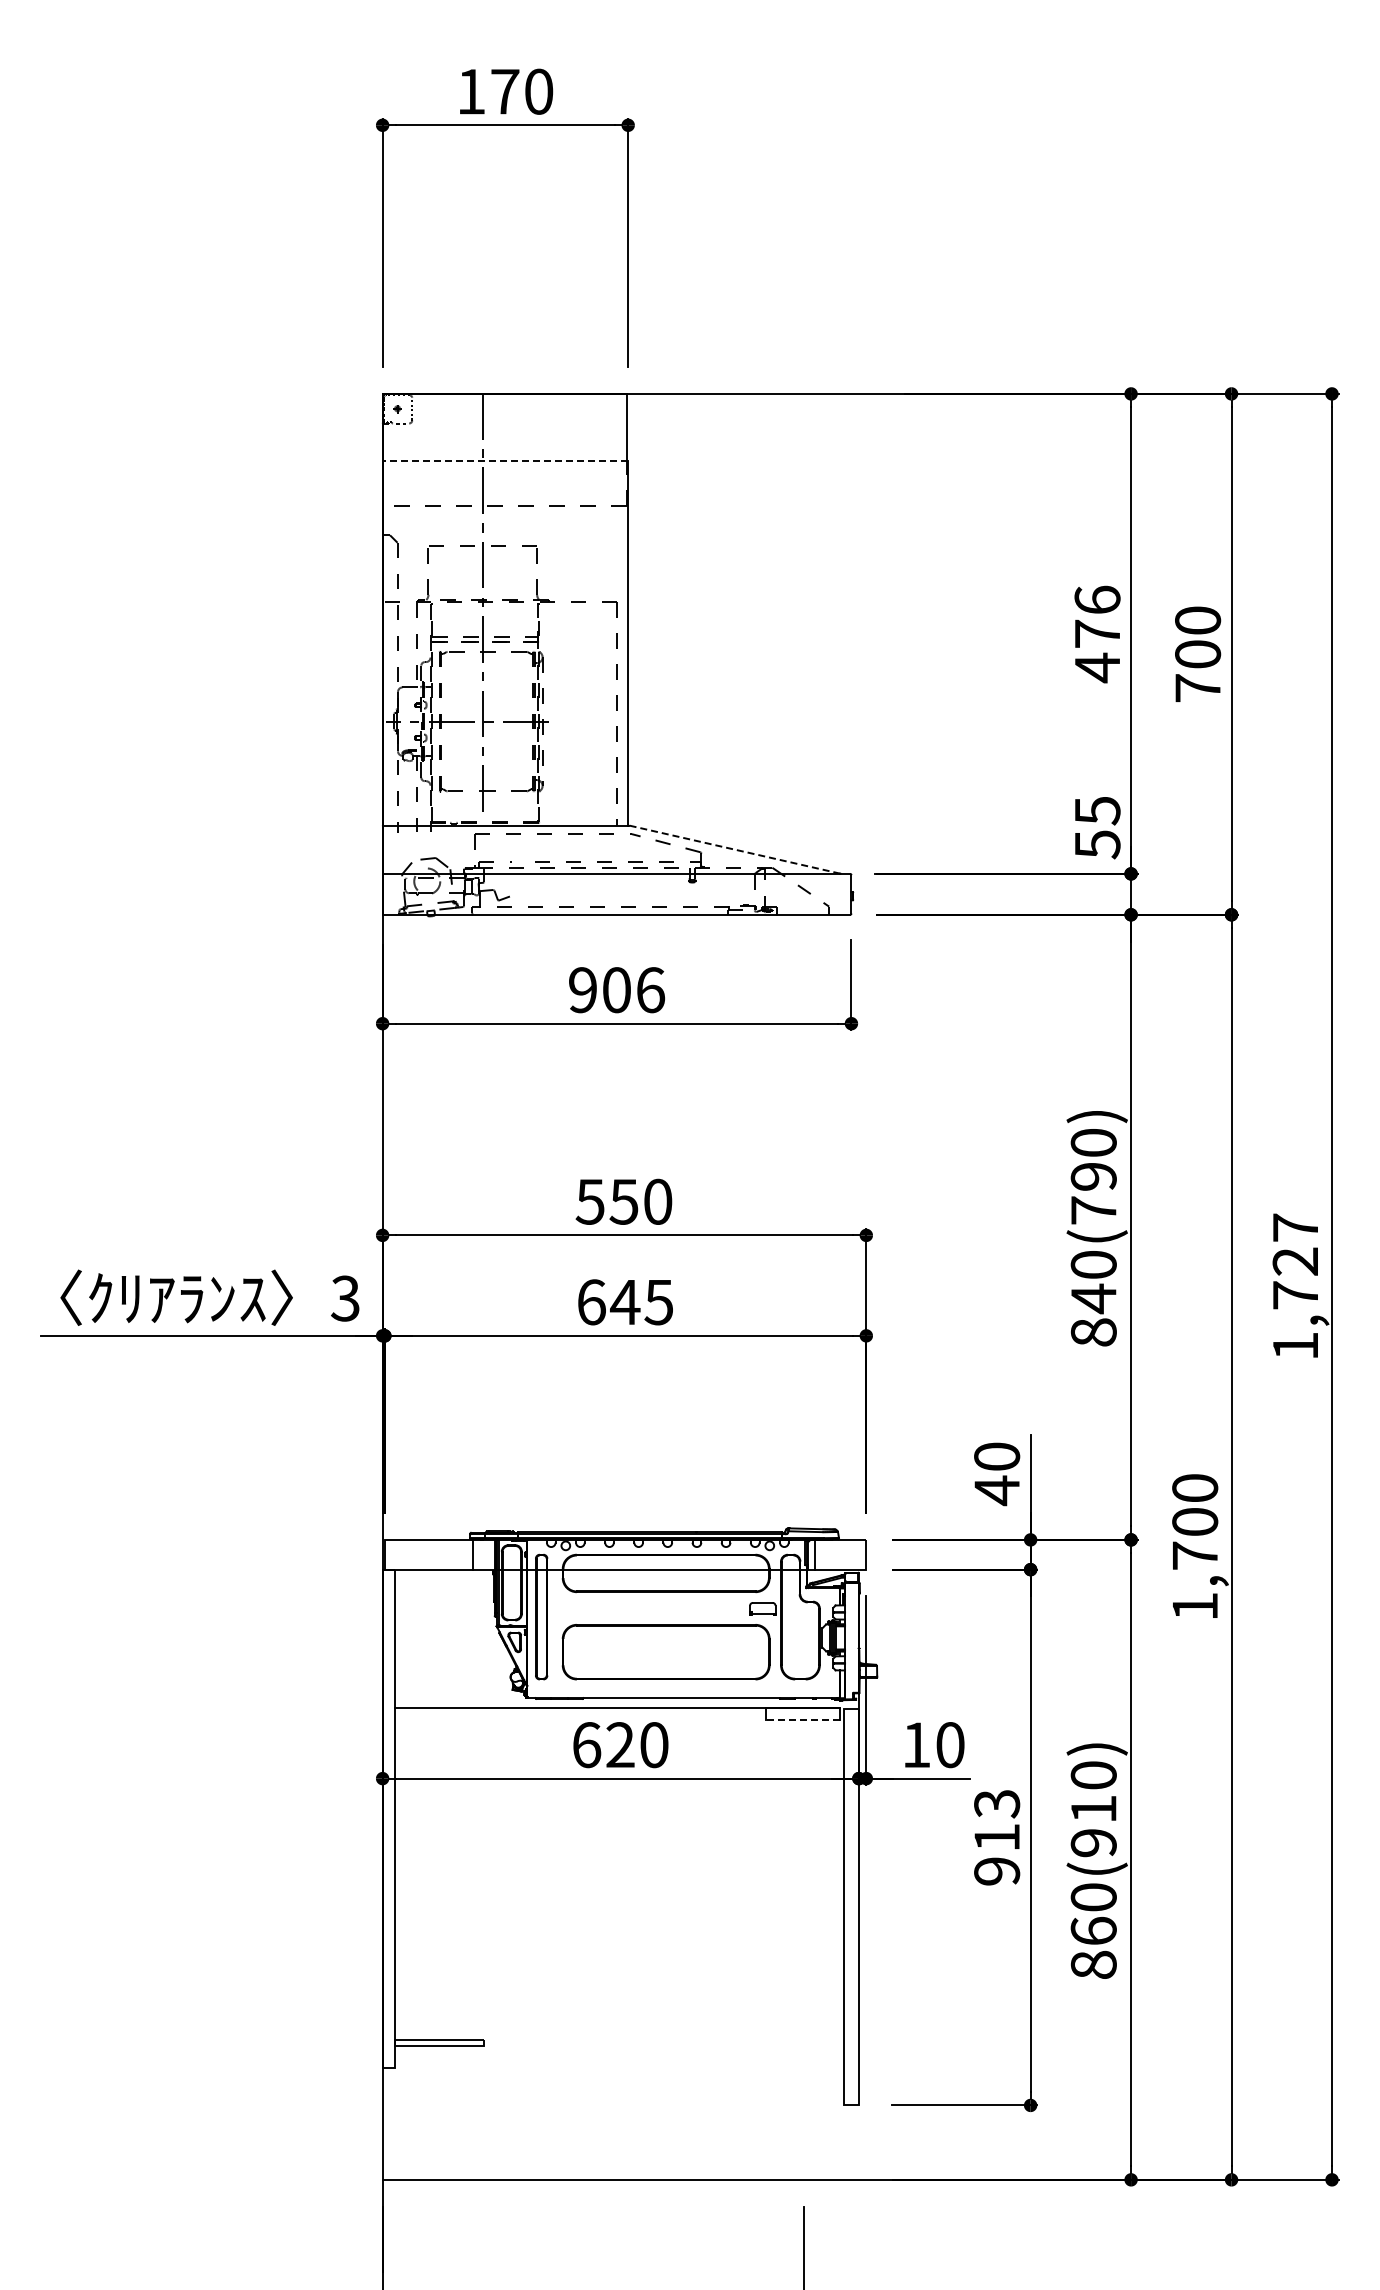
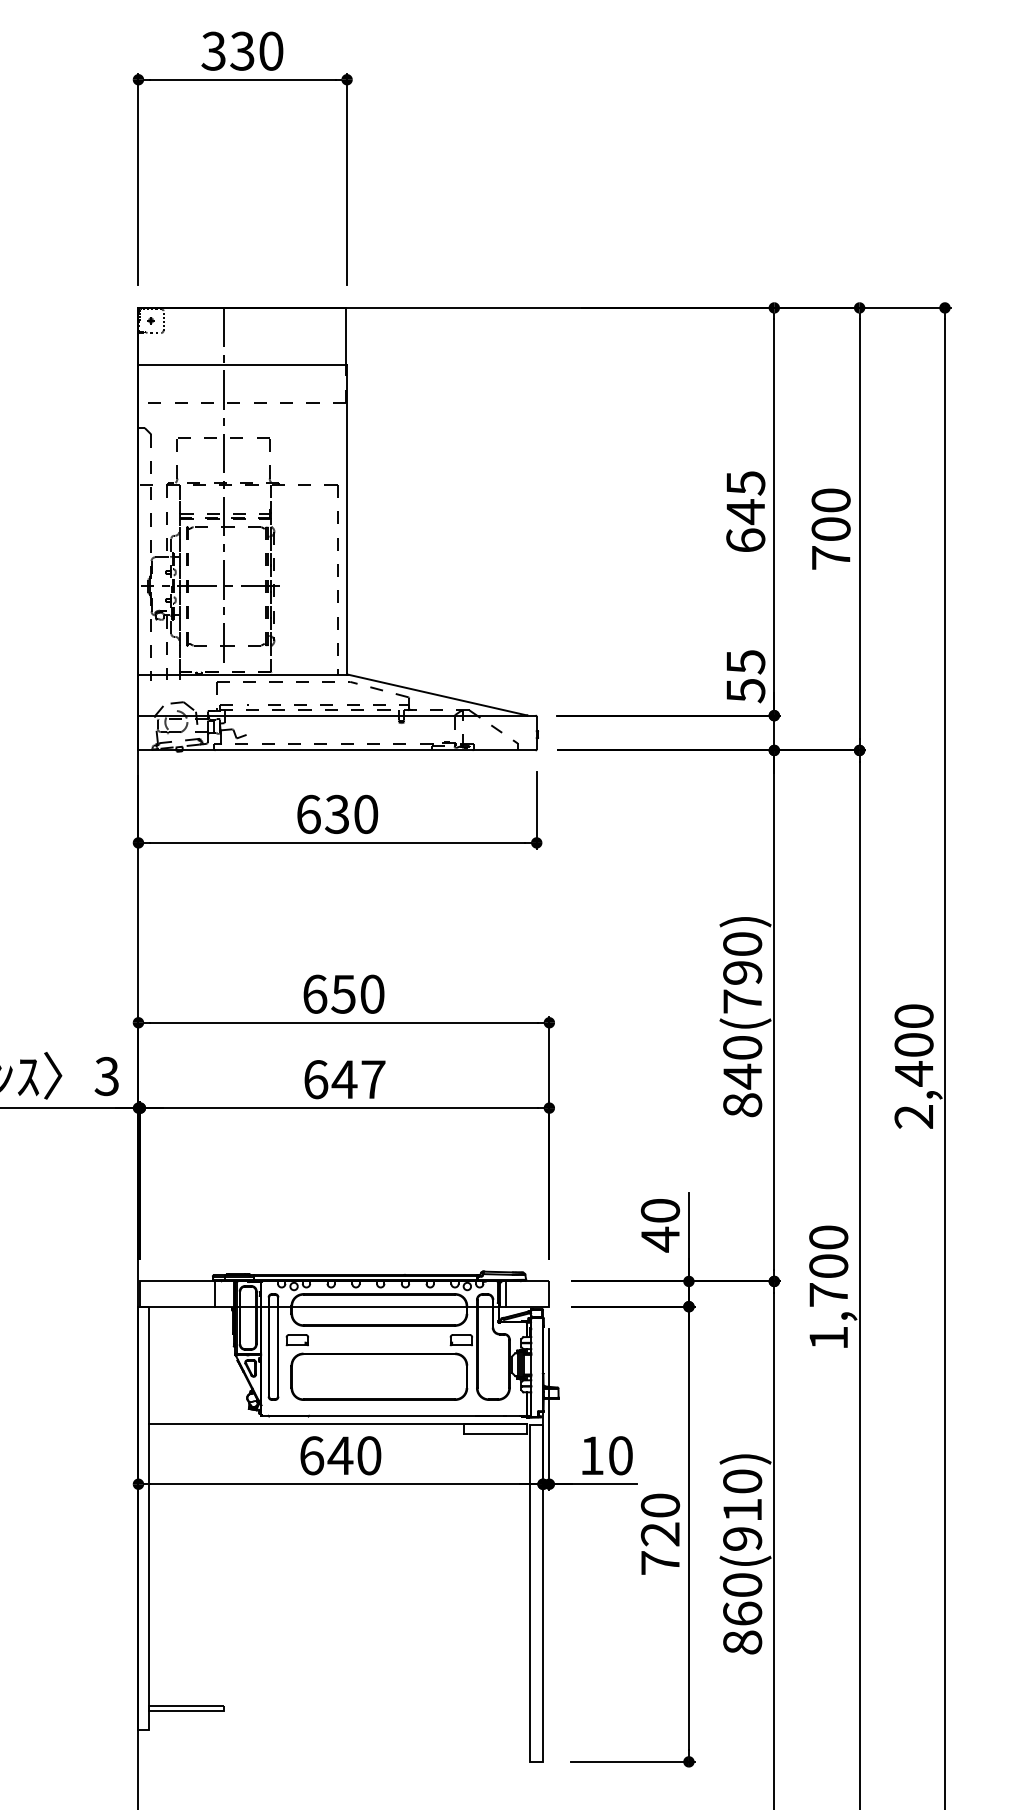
text: (487, 91) -> (227, 51), 170 -> 330
line: (505, 460) -> (242, 364), dashed -> solid
text: (1097, 634) -> (745, 512), 476 -> 645
line: (734, 849) -> (437, 694), dashed -> solid
text: (617, 990) -> (337, 814), 906 -> 630
text: (589, 1201) -> (314, 993), 550 -> 650
text: (1295, 1286) -> (913, 1066), 1,727 -> 2,400
text: (658, 1302) -> (372, 1079), 645 -> 647
part: (569, 1608) -> (297, 1339), added
line: (802, 1719) -> (495, 1434), dashed -> solid
text: (620, 1744) -> (340, 1455), 620 -> 640
text: (997, 1837) -> (660, 1534), 913 -> 720

